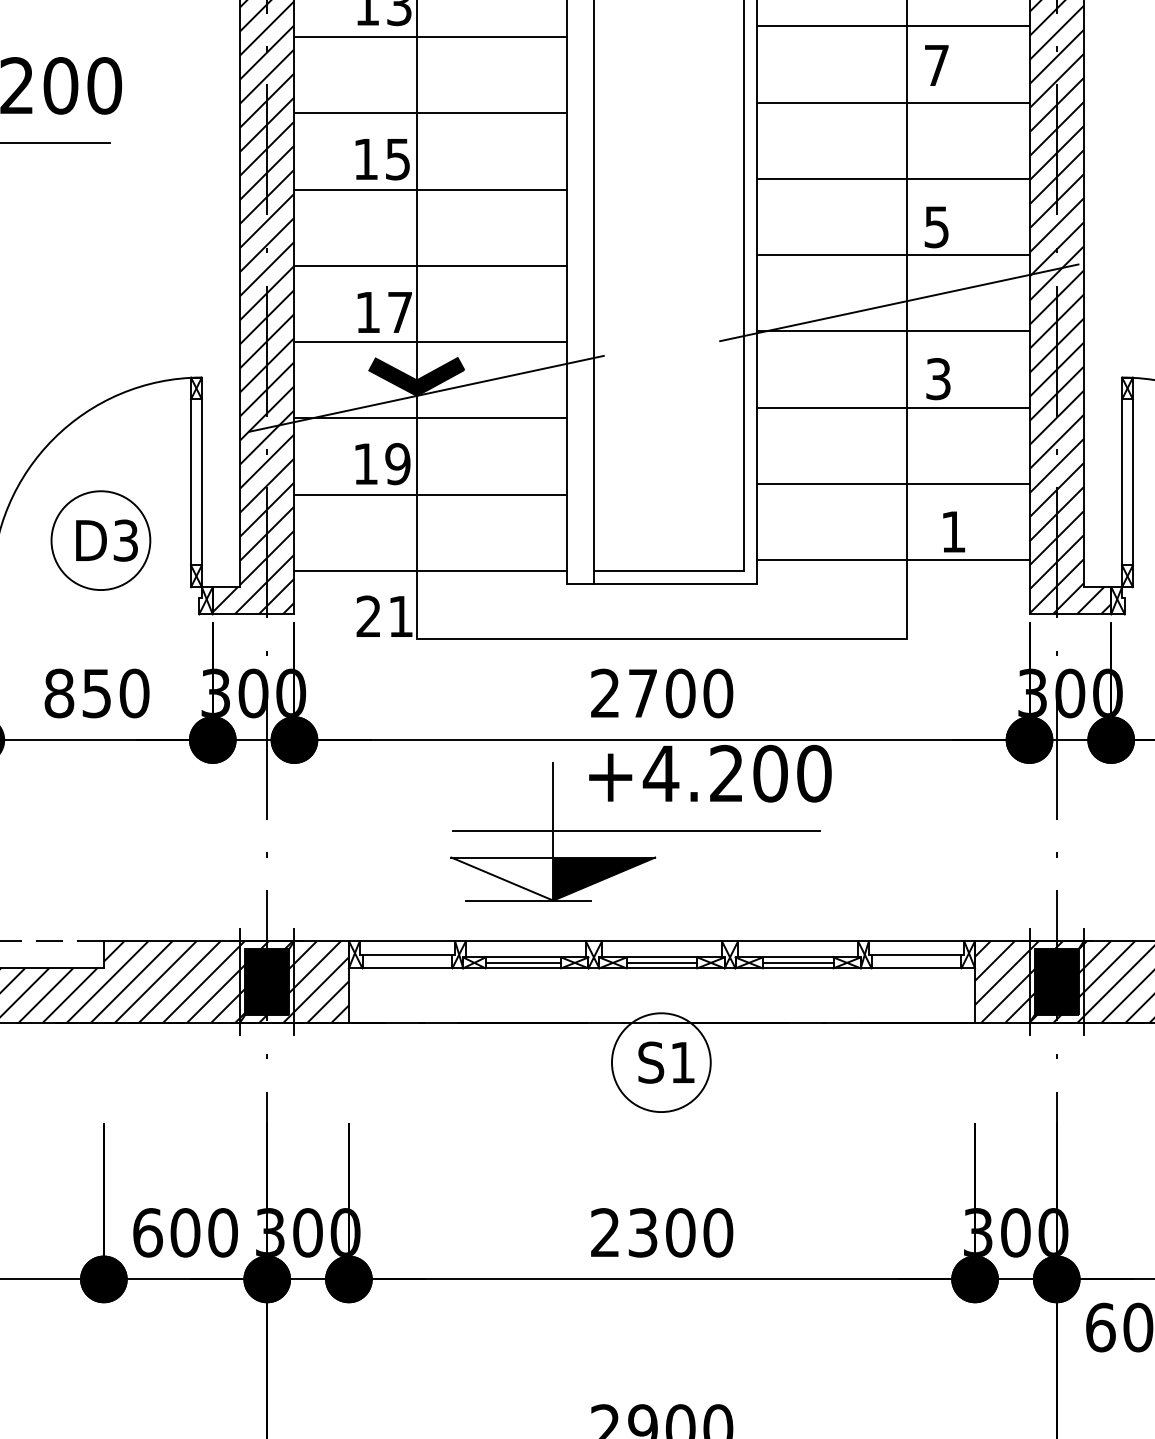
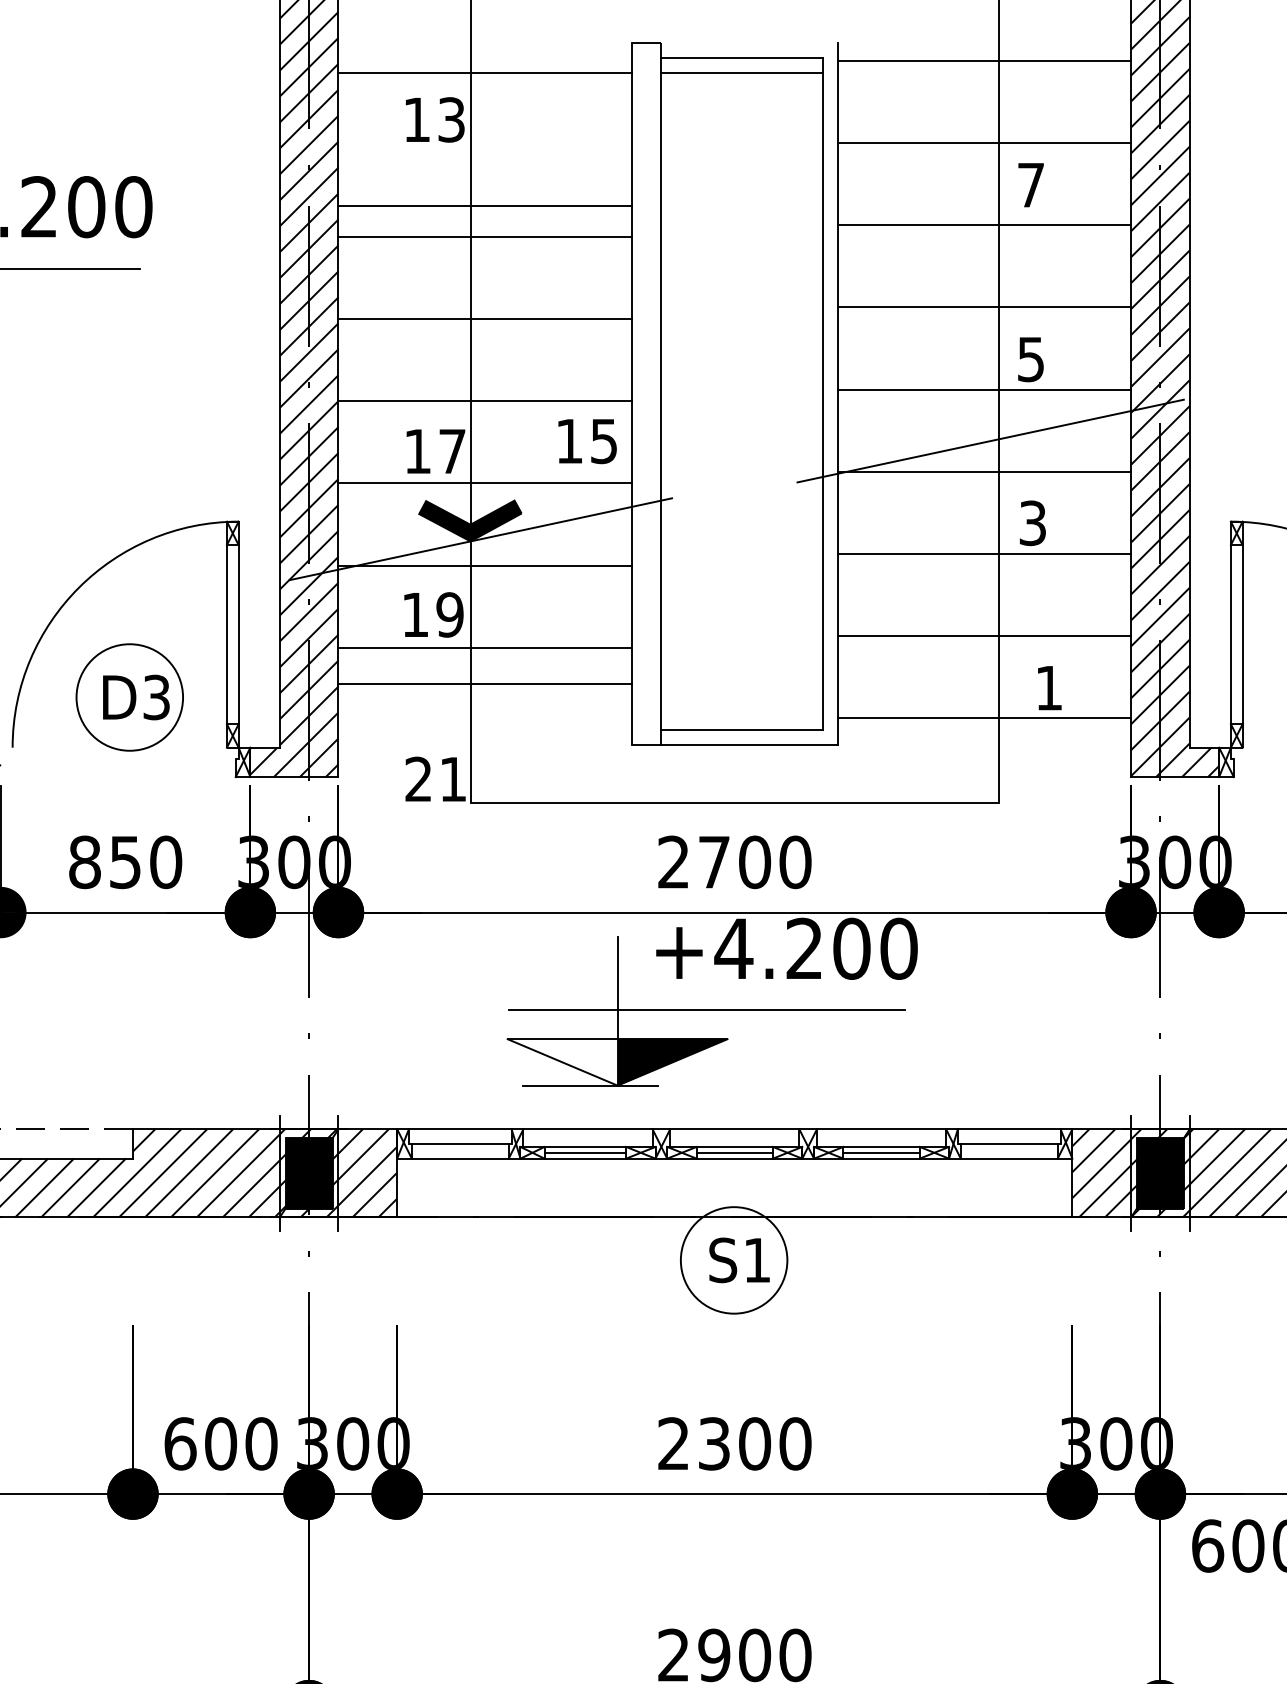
line: (430, 37) -> (485, 205), moved
text: (382, 159) -> (587, 441), moved
line: (430, 571) -> (485, 684), moved

